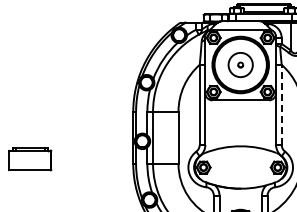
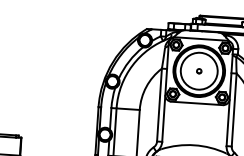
circle: (240, 64) -> (199, 70), size x1.67
line: (281, 104) -> (234, 109), dashed -> solid

